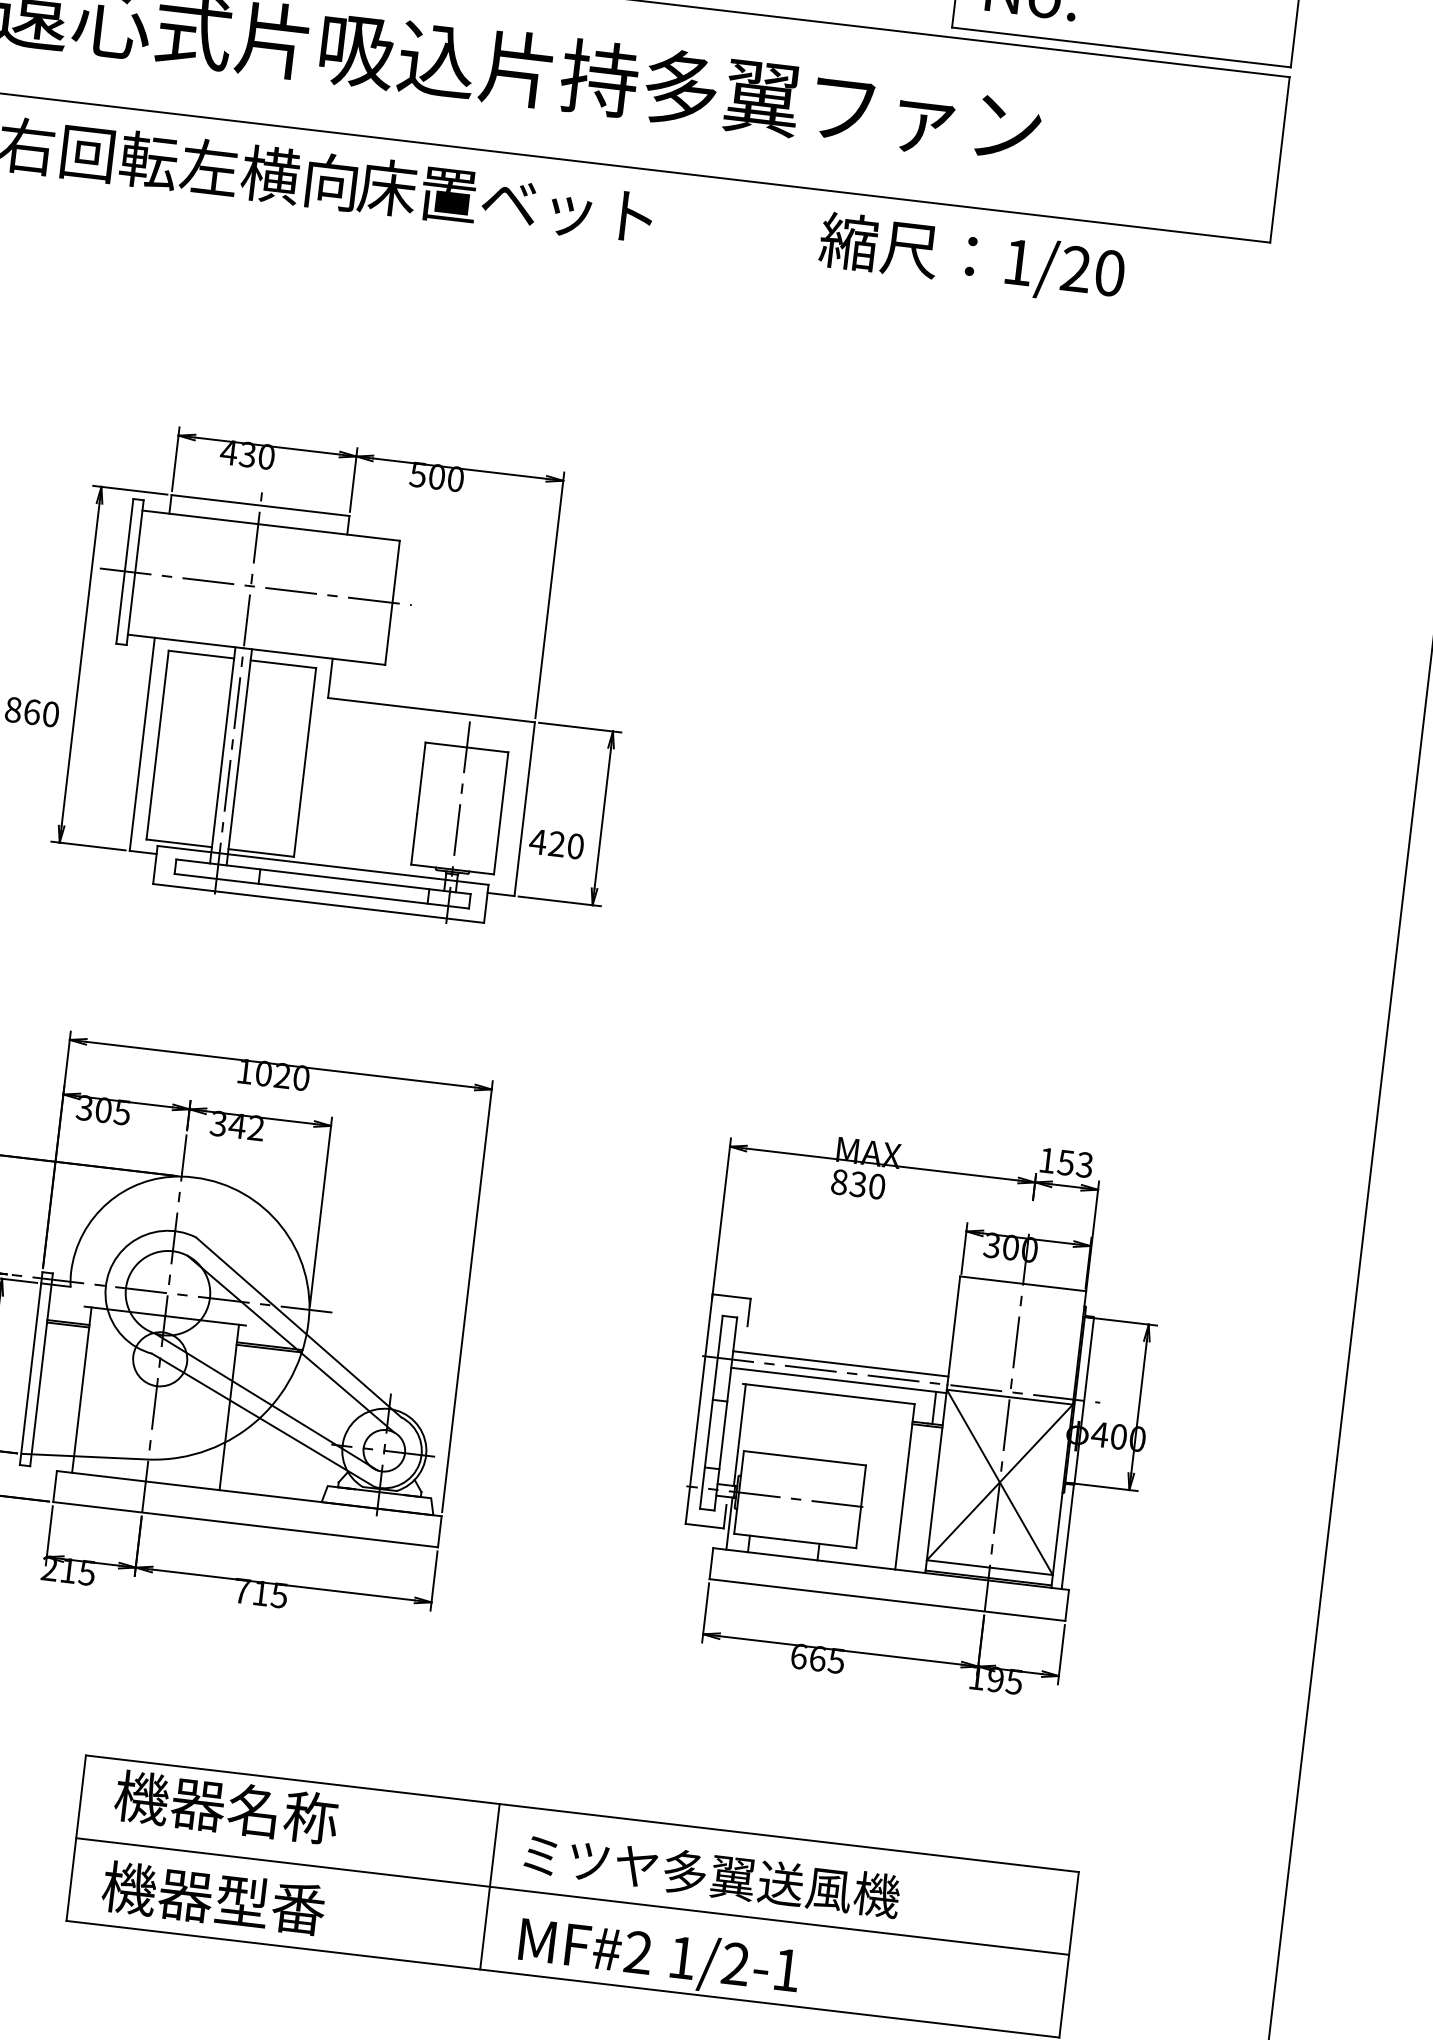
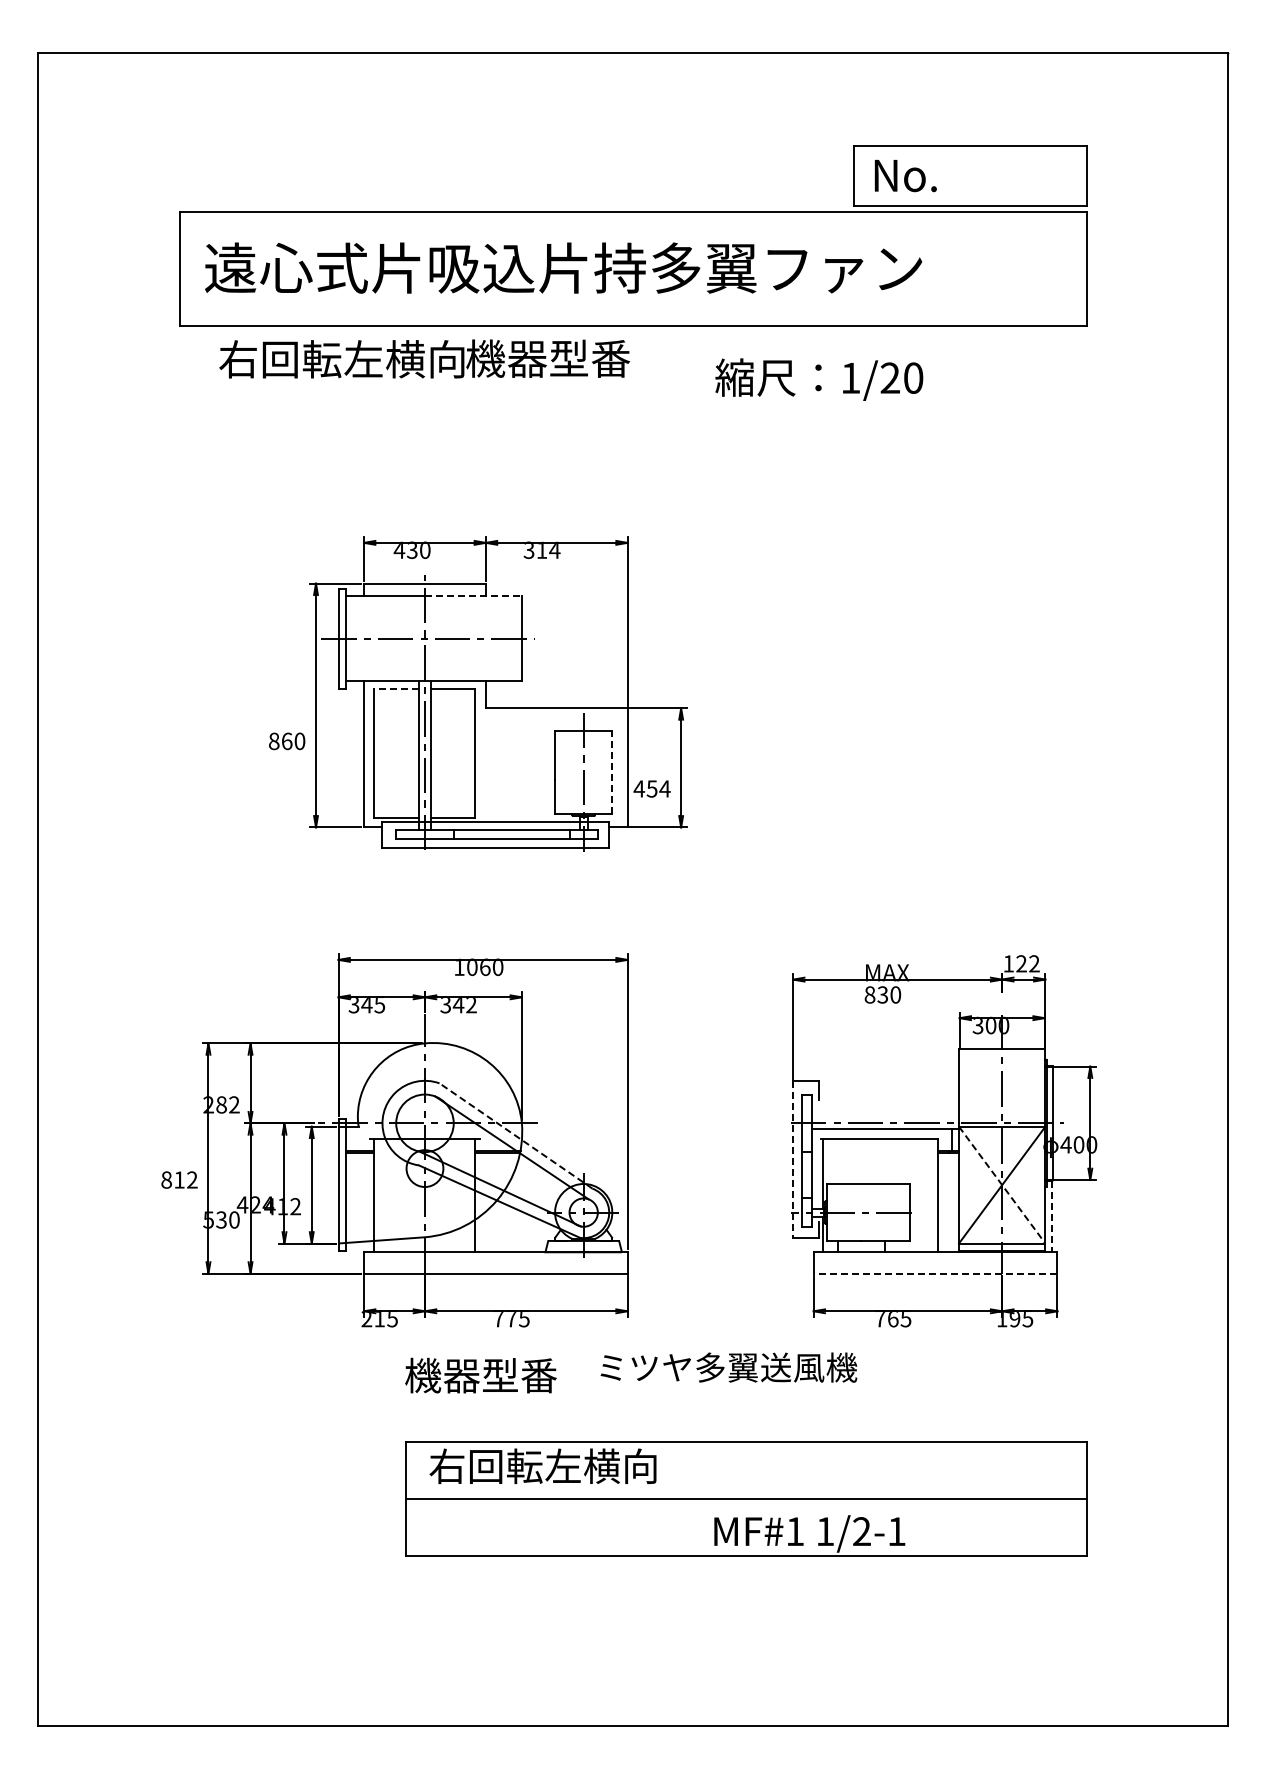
text: (505, 201) -> (566, 358), 床置ベット -> 機器型番
text: (972, 258) -> (819, 379), moved
text: (437, 475) -> (542, 549), 500 -> 314
line: (329, 532) -> (473, 596), solid -> dashed
line: (200, 655) -> (396, 689), solid -> dashed
line: (501, 813) -> (612, 772), solid -> dashed
text: (566, 844) -> (658, 788), 420 -> 454
text: (283, 1076) -> (485, 967), 1020 -> 1060
text: (102, 1111) -> (366, 1005), 305 -> 345
text: (1074, 1163) -> (1027, 963), 153 -> 122
line: (297, 1328) -> (515, 1136), solid -> dashed
line: (841, 1363) -> (885, 1117), removed
line: (699, 1409) -> (793, 1159), solid -> dashed
line: (1000, 1483) -> (1002, 1185), solid -> dashed
line: (1067, 1536) -> (1052, 1216), solid -> dashed
text: (260, 1594) -> (511, 1319), 715 -> 775
line: (887, 1599) -> (935, 1273), solid -> dashed
text: (799, 1657) -> (880, 1319), 665 -> 765
text: (280, 1814) -> (542, 1466), 機器名称 -> 右回転左横向
text: (711, 1875) -> (728, 1367), moved
line: (489, 1886) -> (689, 1498), removed
text: (213, 1898) -> (480, 1375), moved
text: (638, 1952) -> (795, 1531), MF#2 -> MF#1

